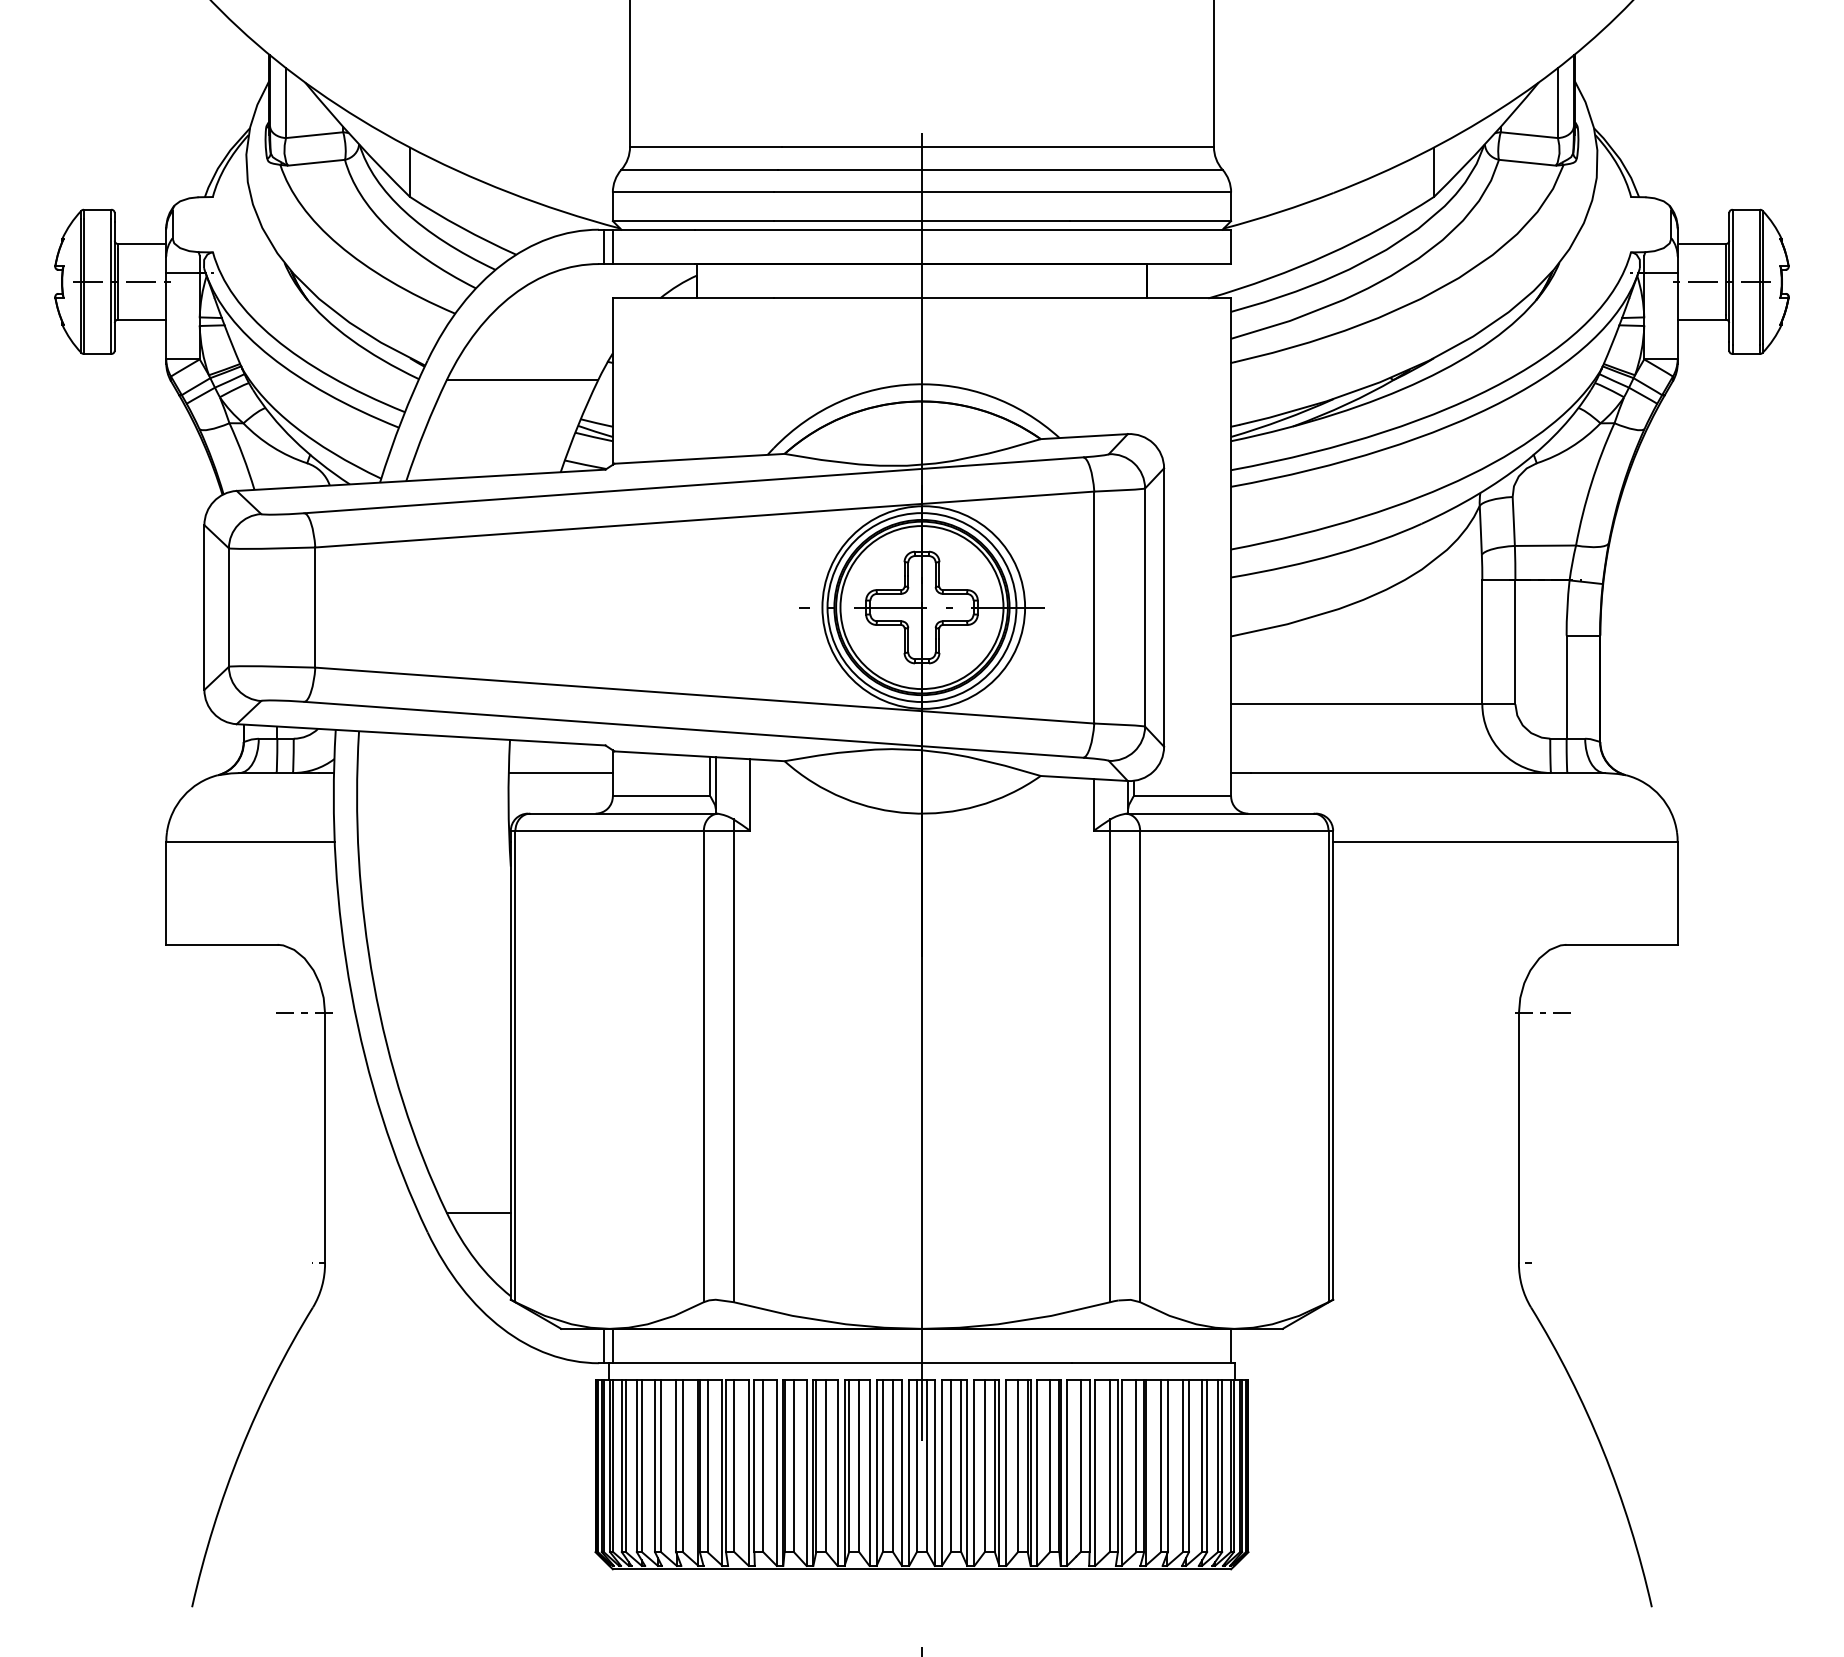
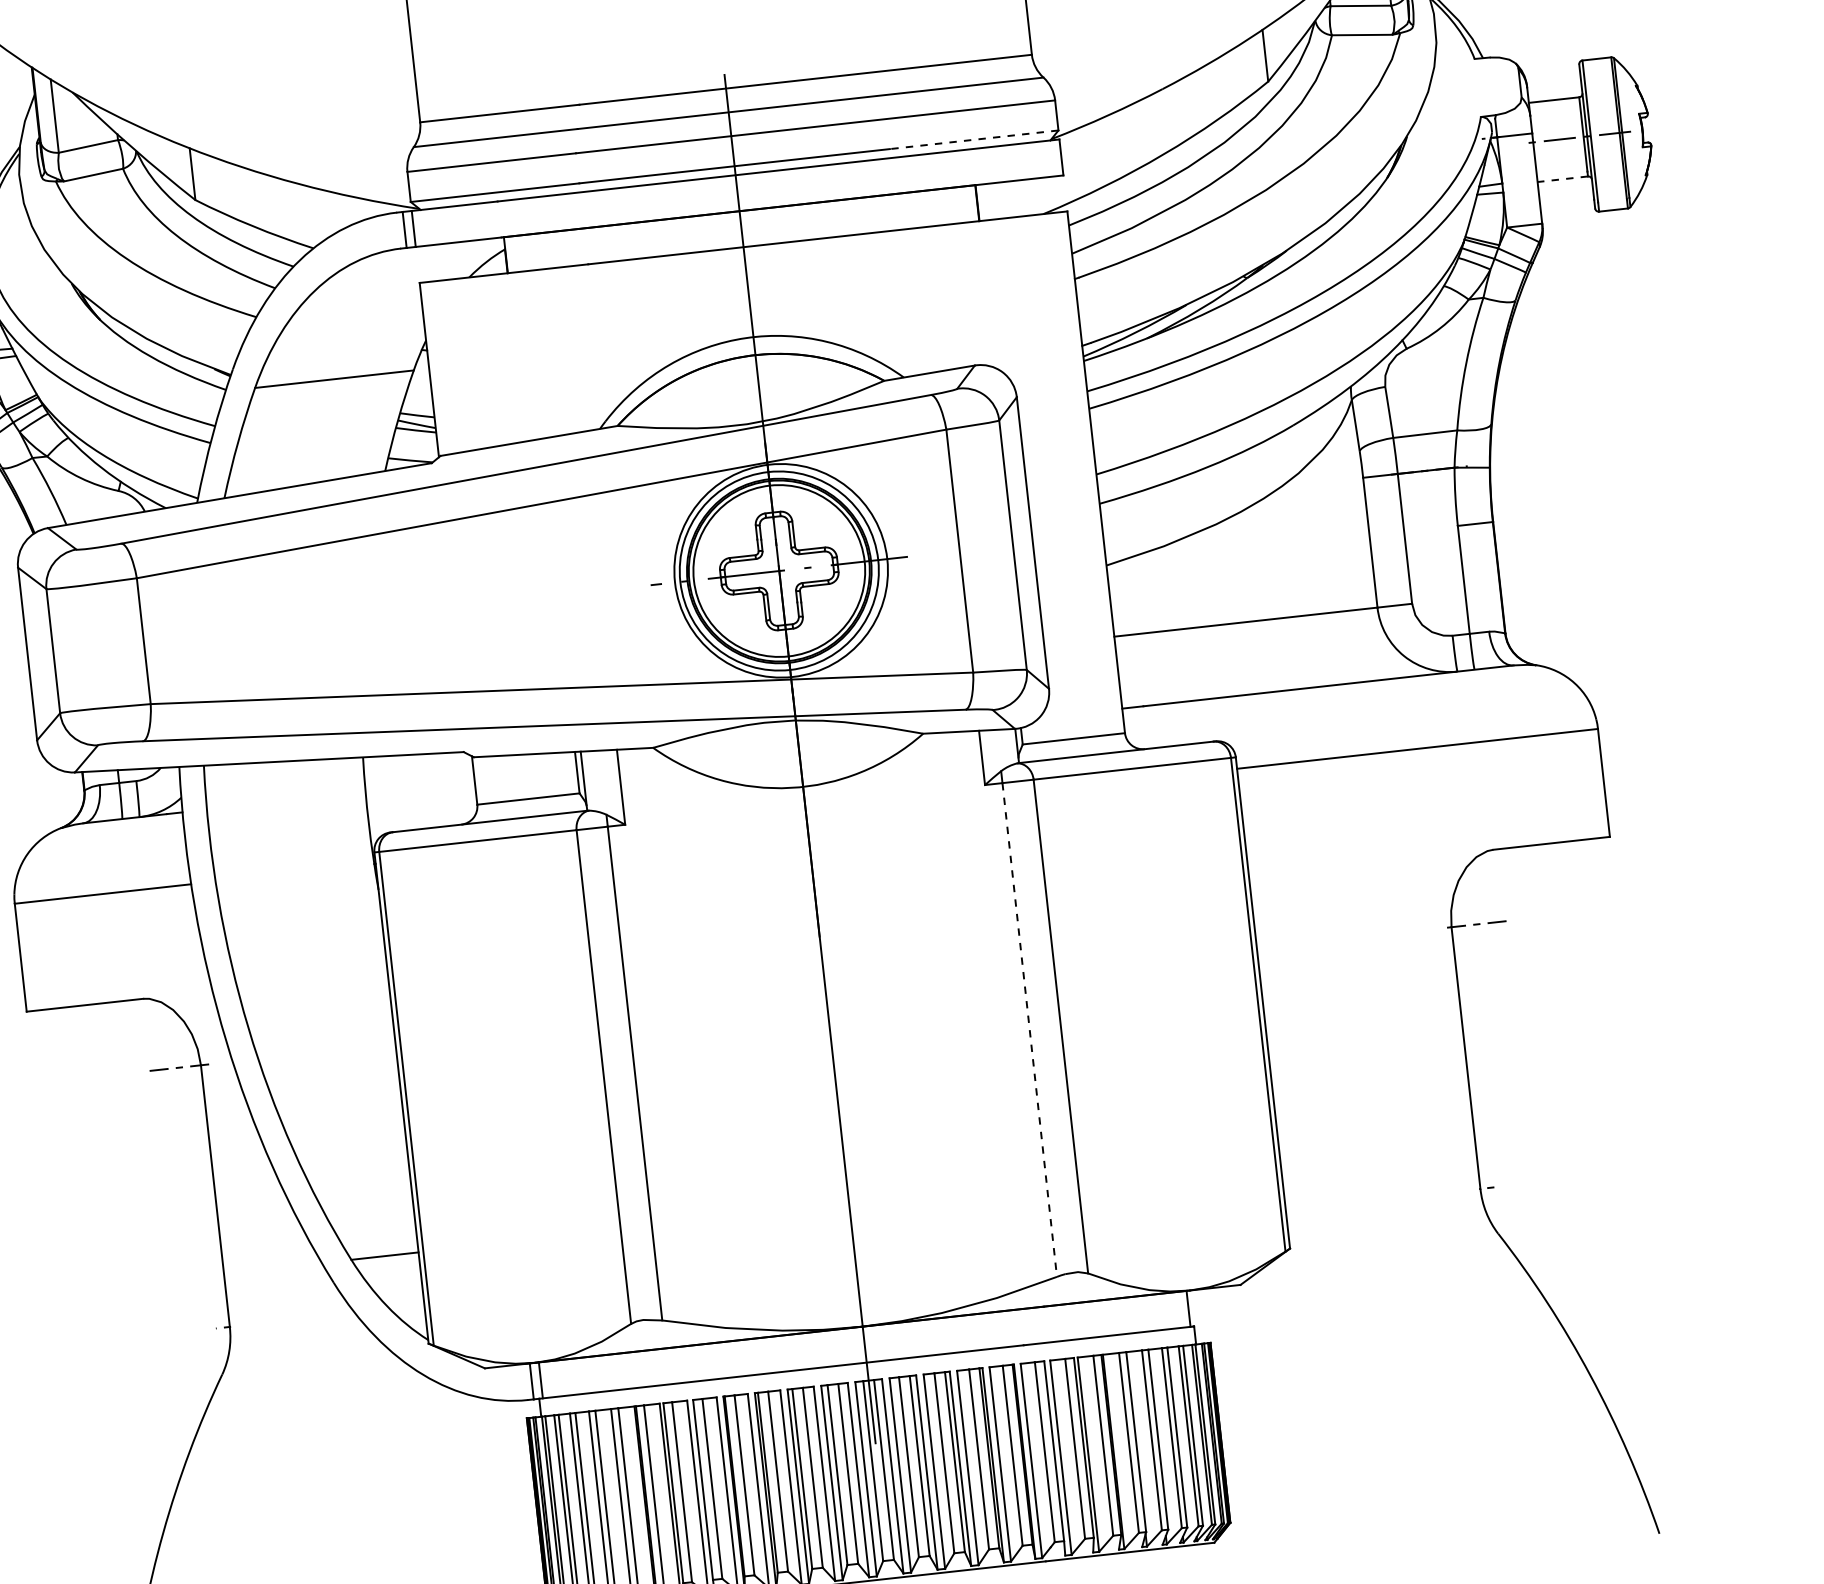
line: (1150, 221) -> (974, 140), solid -> dashed
line: (1701, 319) -> (1562, 179), solid -> dashed
line: (560, 773) -> (419, 786), removed
line: (1110, 1066) -> (1029, 1029), solid -> dashed

